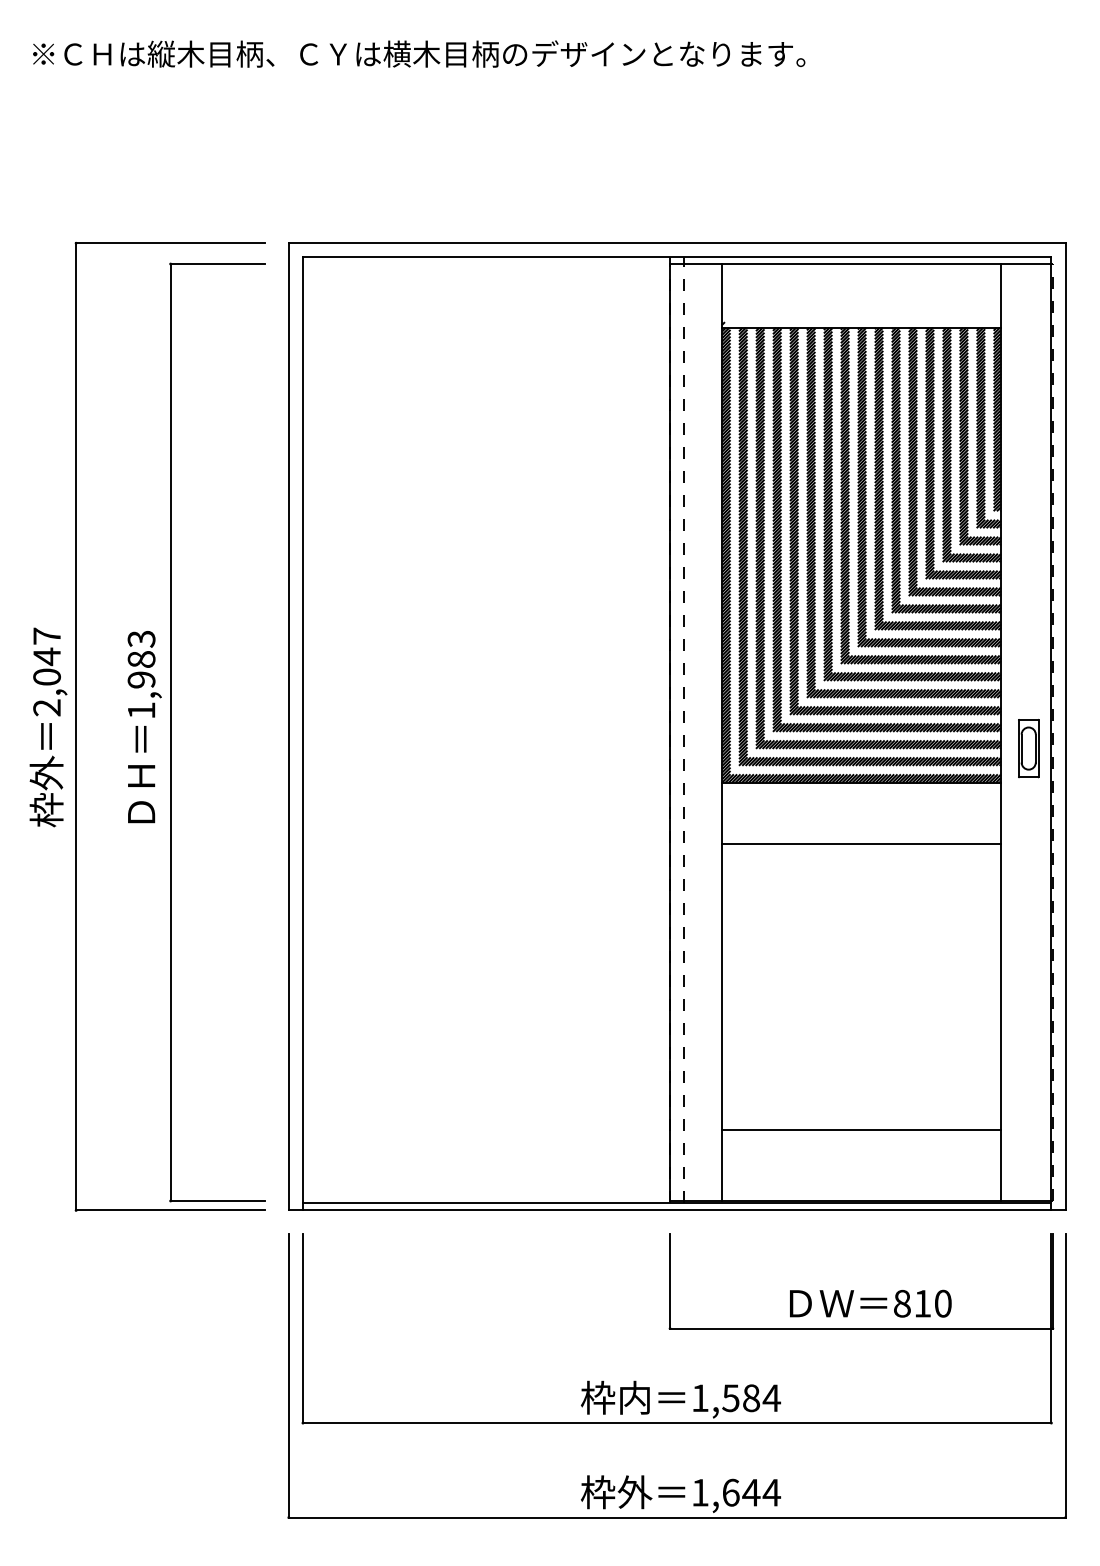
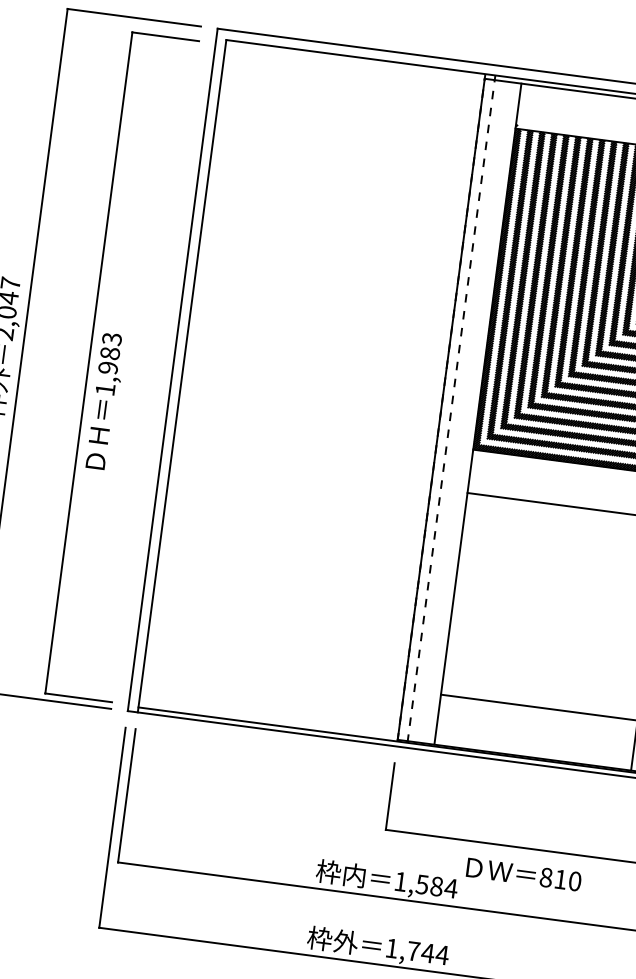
text: (144, 727) -> (105, 401), moved
text: (870, 1303) -> (523, 874), moved
text: (730, 1492) -> (413, 951), 1,644 -> 1,744

